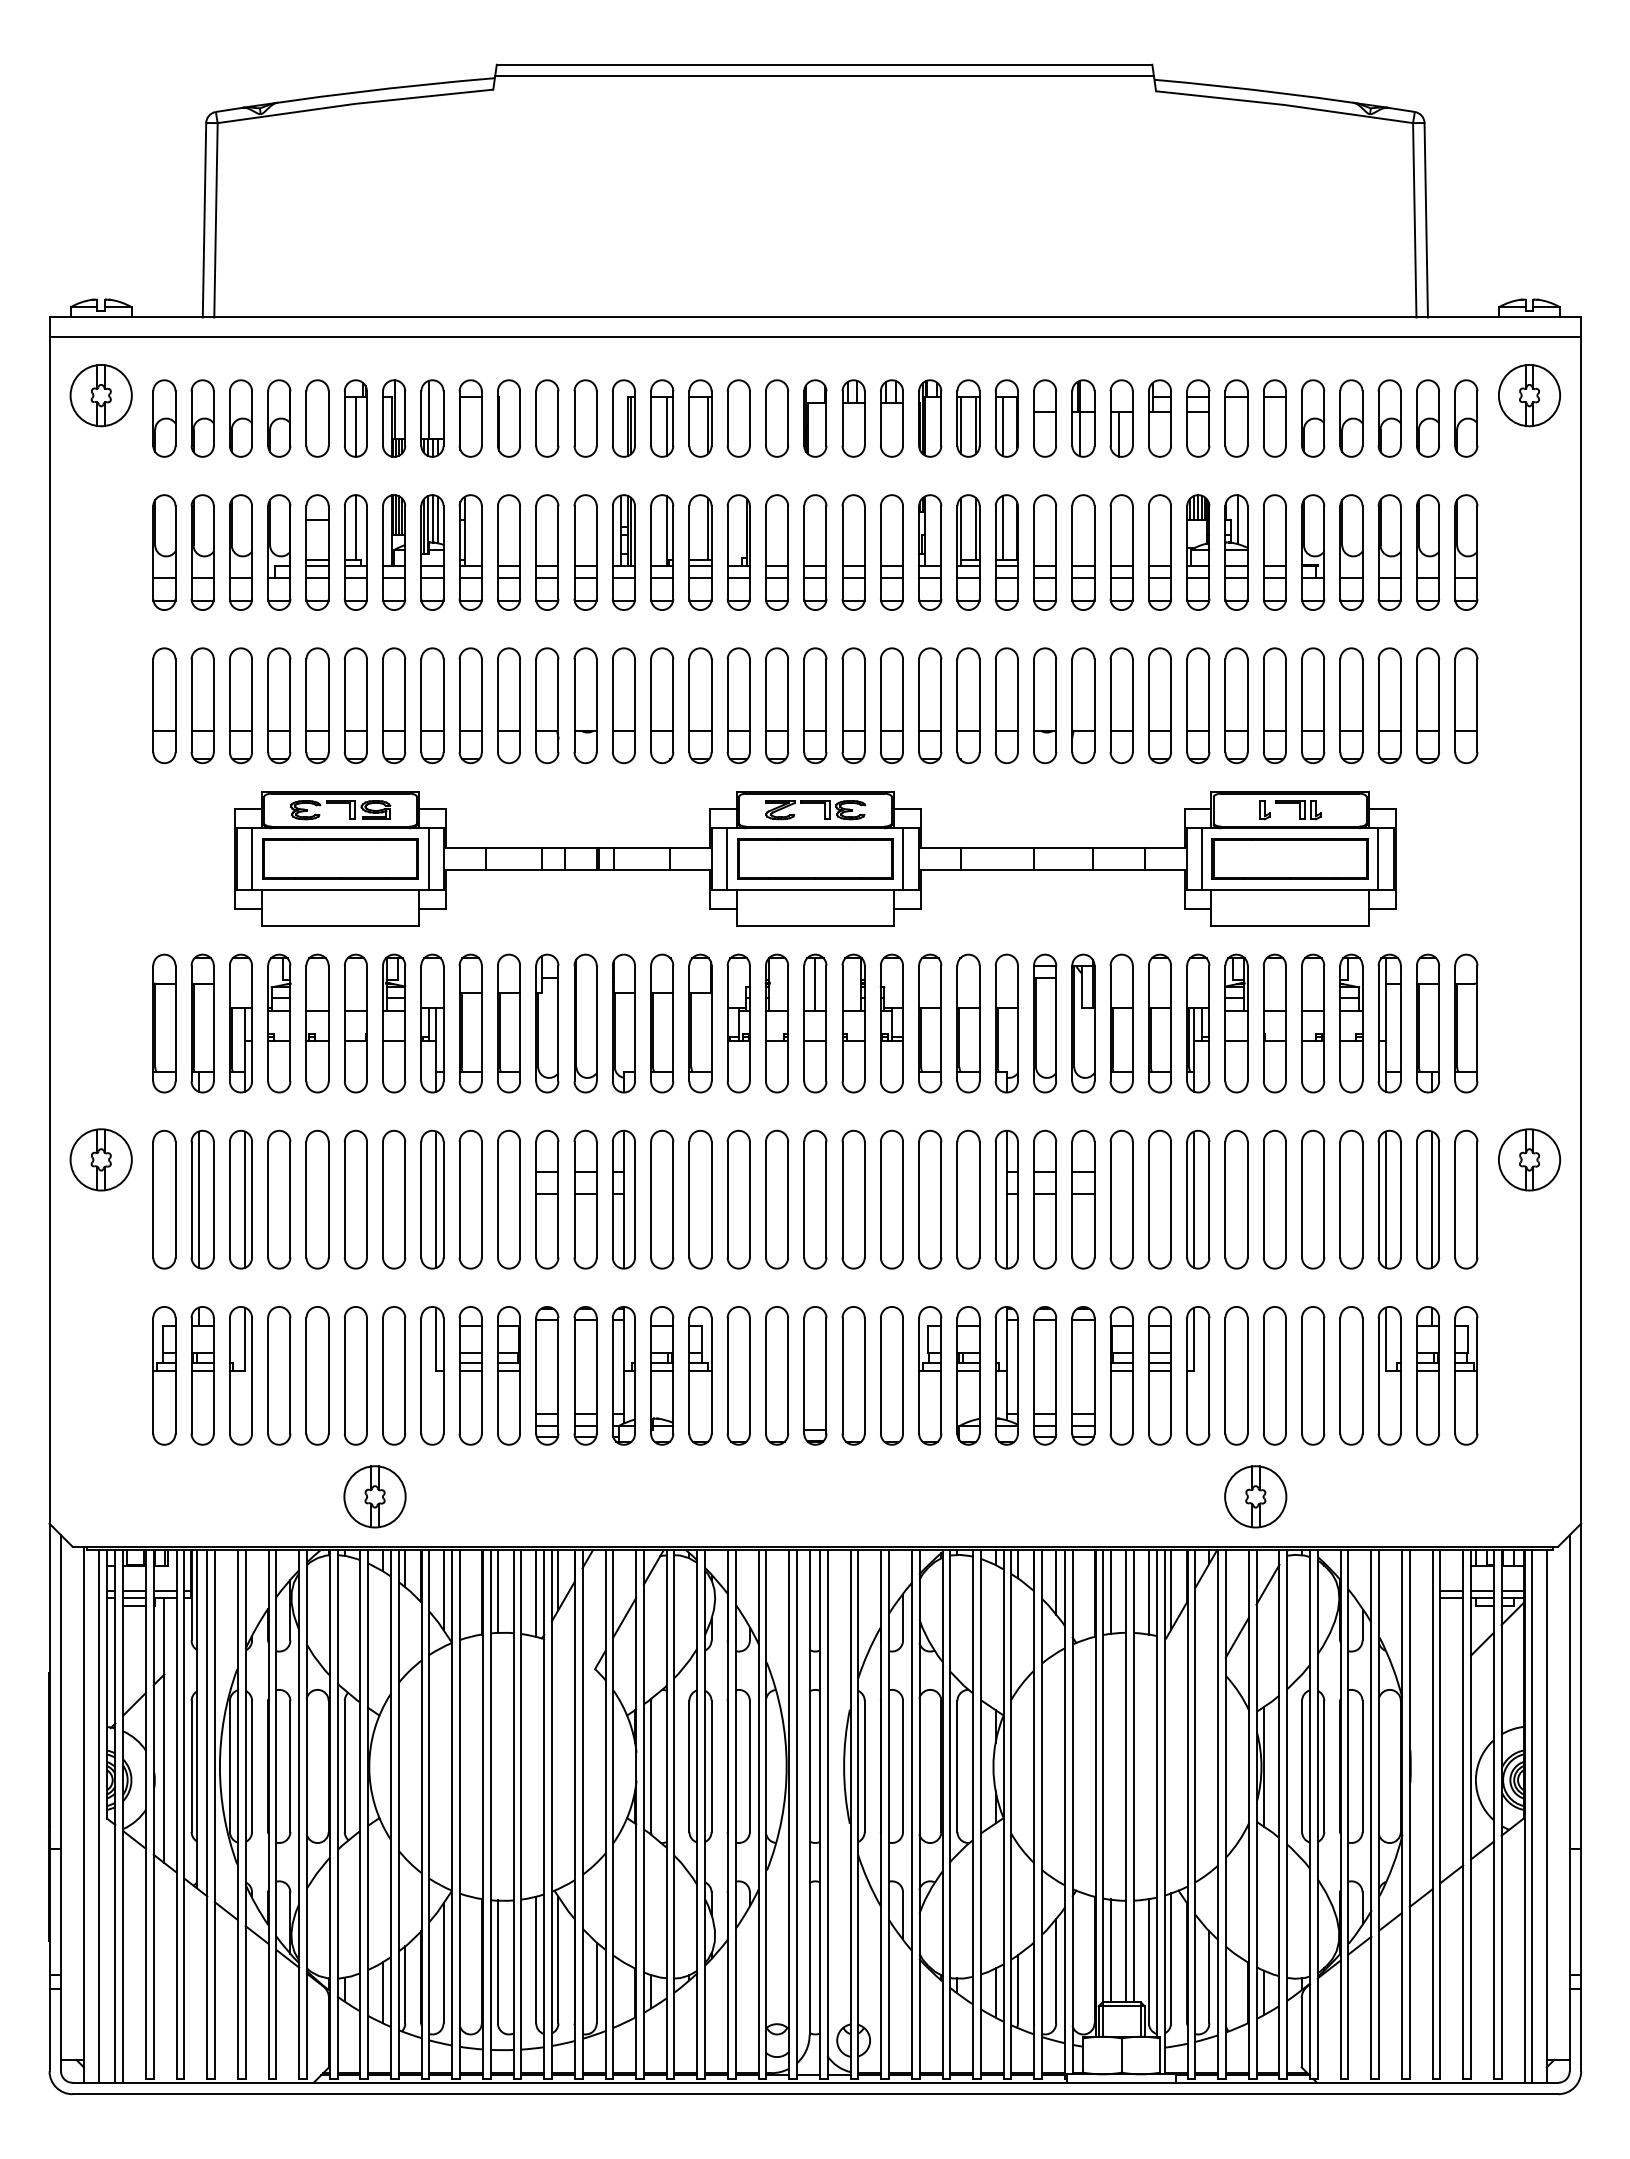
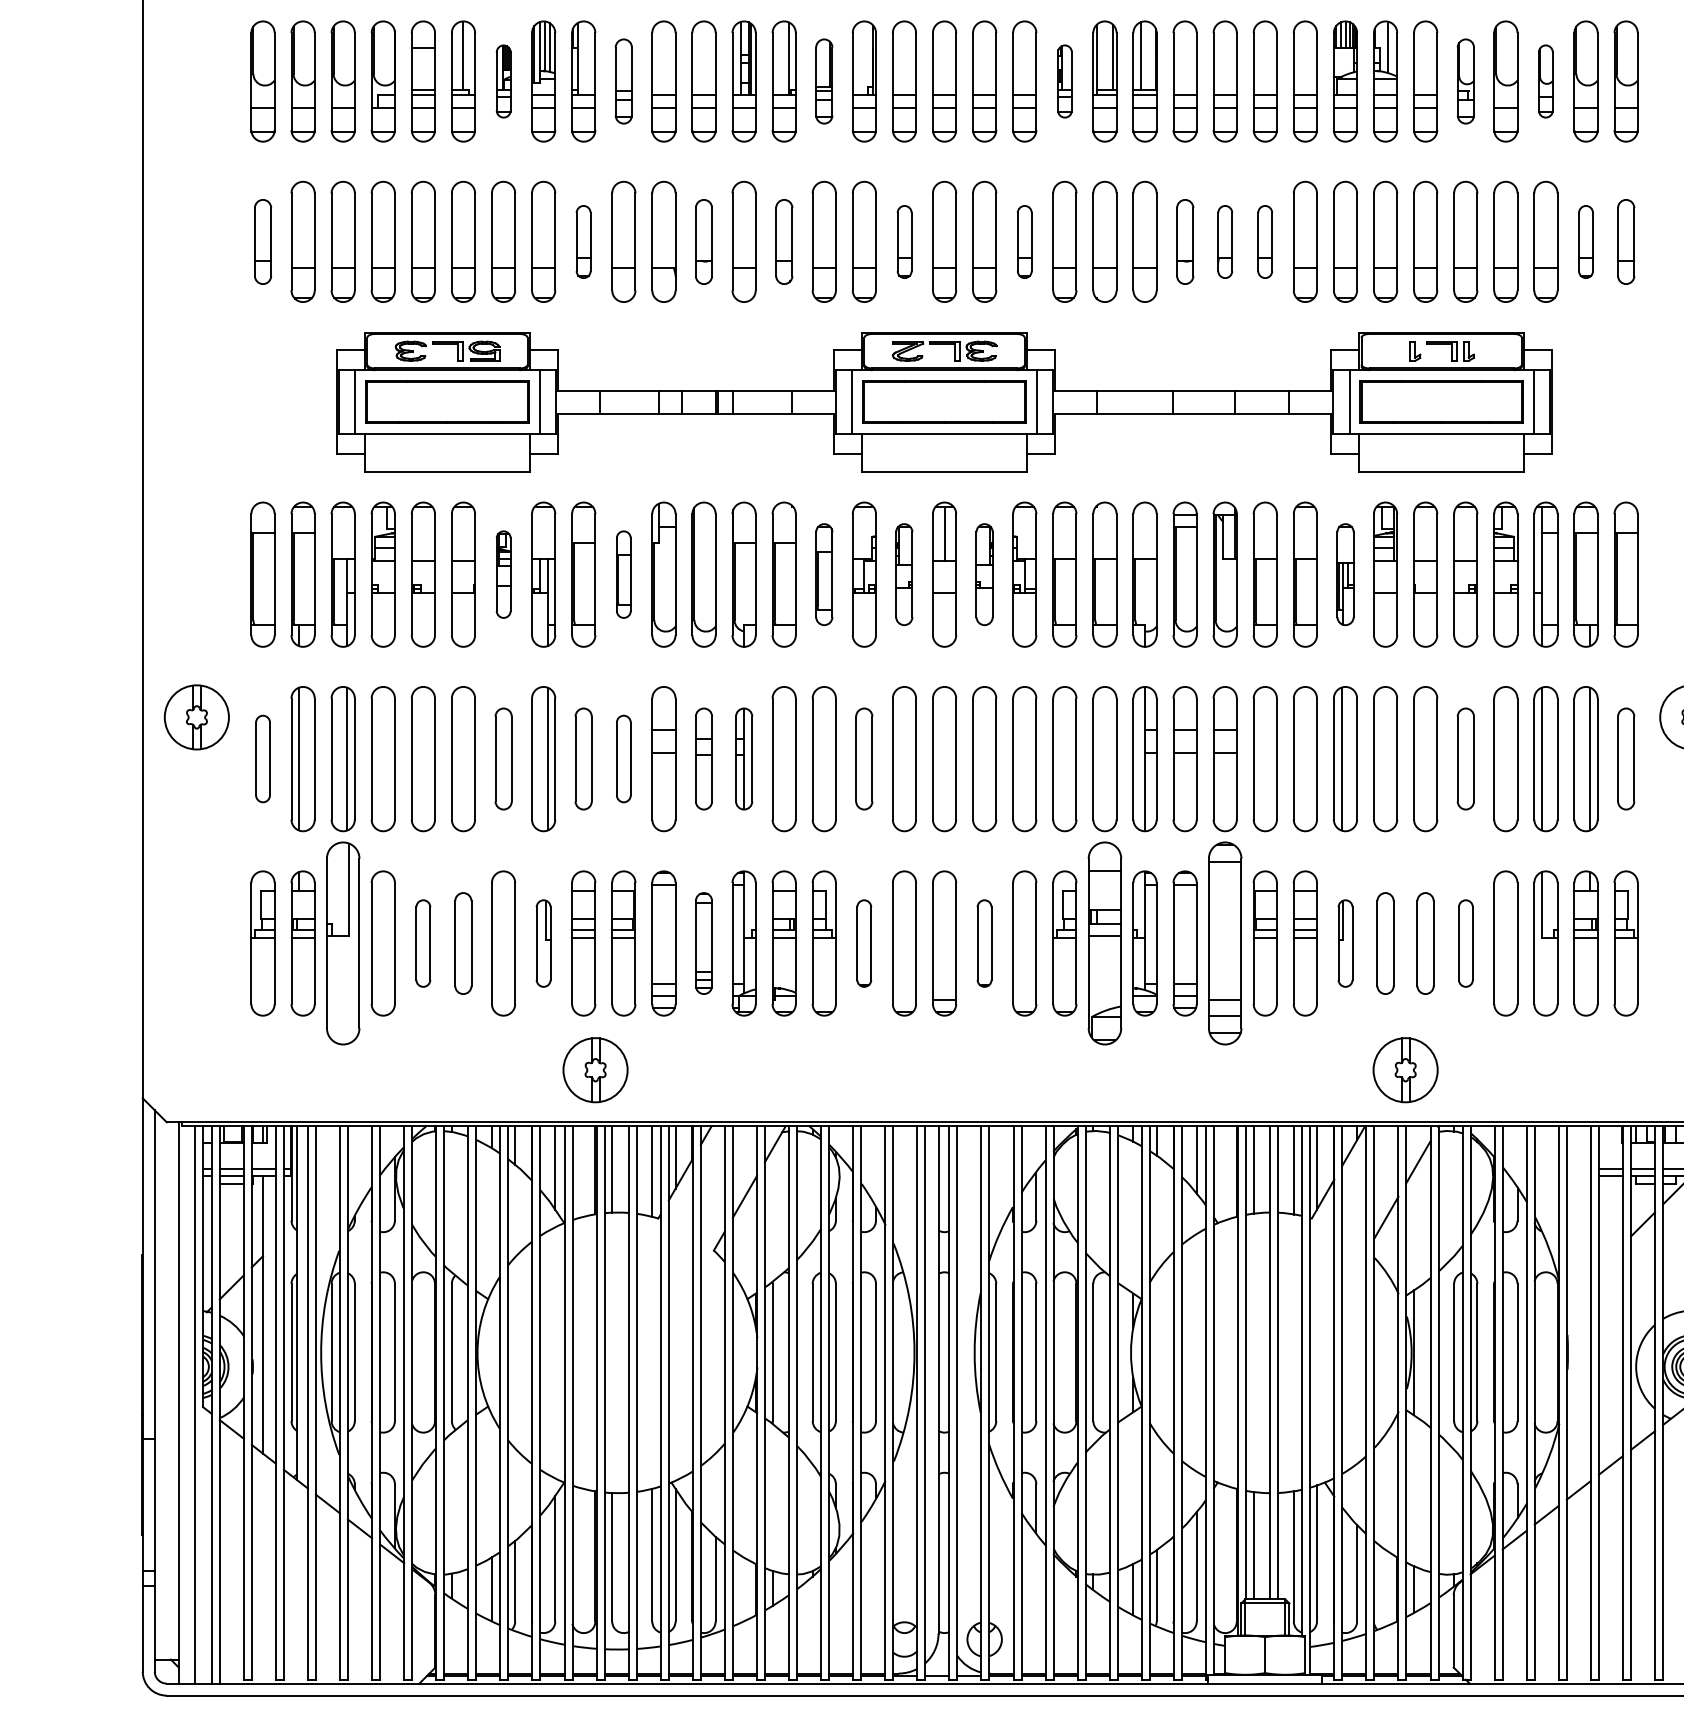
part: (394, 552) -> (503, 81), size x0.6
part: (508, 552) -> (623, 81), size x0.7
part: (700, 552) -> (824, 81), size x0.7
part: (930, 552) -> (1065, 81), size x0.6
part: (1313, 552) -> (1466, 81), size x0.7
part: (1389, 552) -> (1545, 81), size x0.6
part: (164, 705) -> (263, 241), size x0.7
part: (470, 705) -> (583, 241), size x0.6
part: (585, 705) -> (703, 241), size x0.7
part: (662, 705) -> (784, 241), size x0.7
part: (777, 705) -> (904, 241), size x0.6
part: (891, 705) -> (1024, 241), size x0.6
part: (1045, 705) -> (1185, 241), size x0.7
part: (1083, 705) -> (1225, 241), size x0.6
part: (1121, 705) -> (1265, 241), size x0.6
part: (1427, 705) -> (1585, 241), size x0.6
part: (1466, 705) -> (1626, 241), size x0.7
part: (394, 1023) -> (503, 574), size x0.6
part: (508, 1023) -> (623, 574), size x0.6
part: (700, 1023) -> (824, 574), size x0.7
part: (776, 1023) -> (903, 574), size x0.7
part: (853, 1023) -> (984, 574), size x0.7
part: (1198, 1023) -> (1345, 574), size x0.7
part: (164, 1199) -> (263, 758), size x0.6
part: (394, 1199) -> (503, 758), size x0.7
part: (470, 1199) -> (583, 758), size x0.7
part: (508, 1199) -> (623, 758), size x0.6
part: (585, 1199) -> (703, 758), size x0.7
part: (623, 1199) -> (743, 758), size x0.7
part: (738, 1199) -> (864, 758), size x0.7
part: (1313, 1199) -> (1466, 758), size x0.7
part: (1466, 1199) -> (1626, 758), size x0.7
part: (240, 1375) -> (342, 943), size x1.4
part: (317, 1375) -> (423, 943), size x0.6
part: (355, 1375) -> (463, 943), size x0.7
part: (432, 1375) -> (543, 943), size x0.6
part: (585, 1375) -> (703, 943), size x0.7
part: (738, 1375) -> (864, 943), size x0.6
part: (853, 1375) -> (984, 943), size x0.6
part: (968, 1375) -> (1104, 943), size x1.4
part: (1083, 1375) -> (1225, 943), size x1.4
part: (1198, 1375) -> (1345, 943), size x0.6
part: (1236, 1375) -> (1385, 943), size x0.7
part: (1274, 1375) -> (1425, 943), size x0.7
part: (1313, 1375) -> (1466, 943), size x0.6
part: (374, 1496) -> (595, 1069), moved

